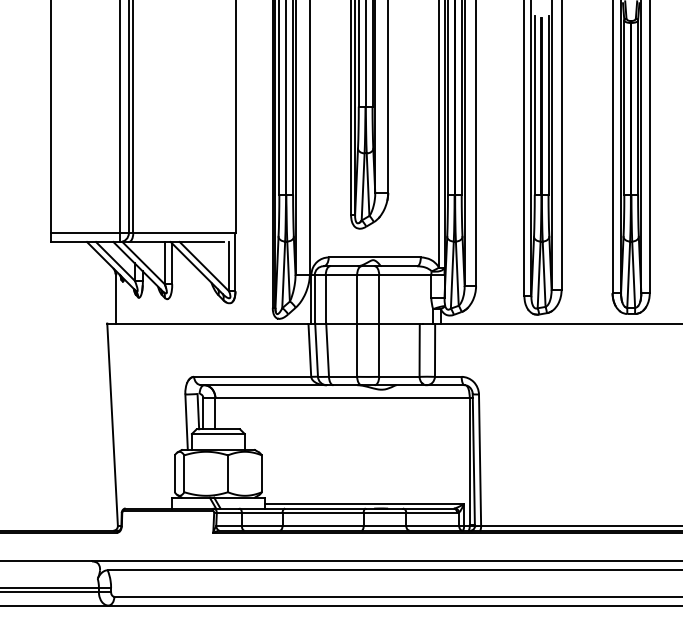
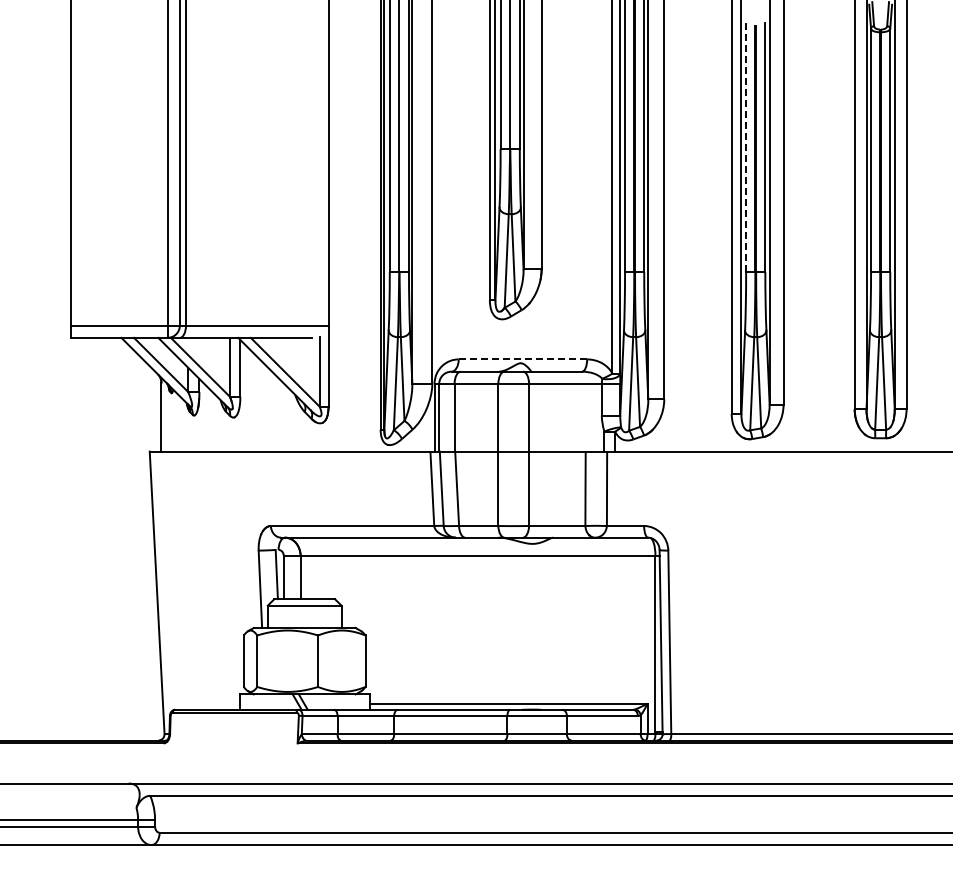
line: (535, 105) -> (746, 147), solid -> dashed
line: (375, 257) -> (523, 359), solid -> dashed

